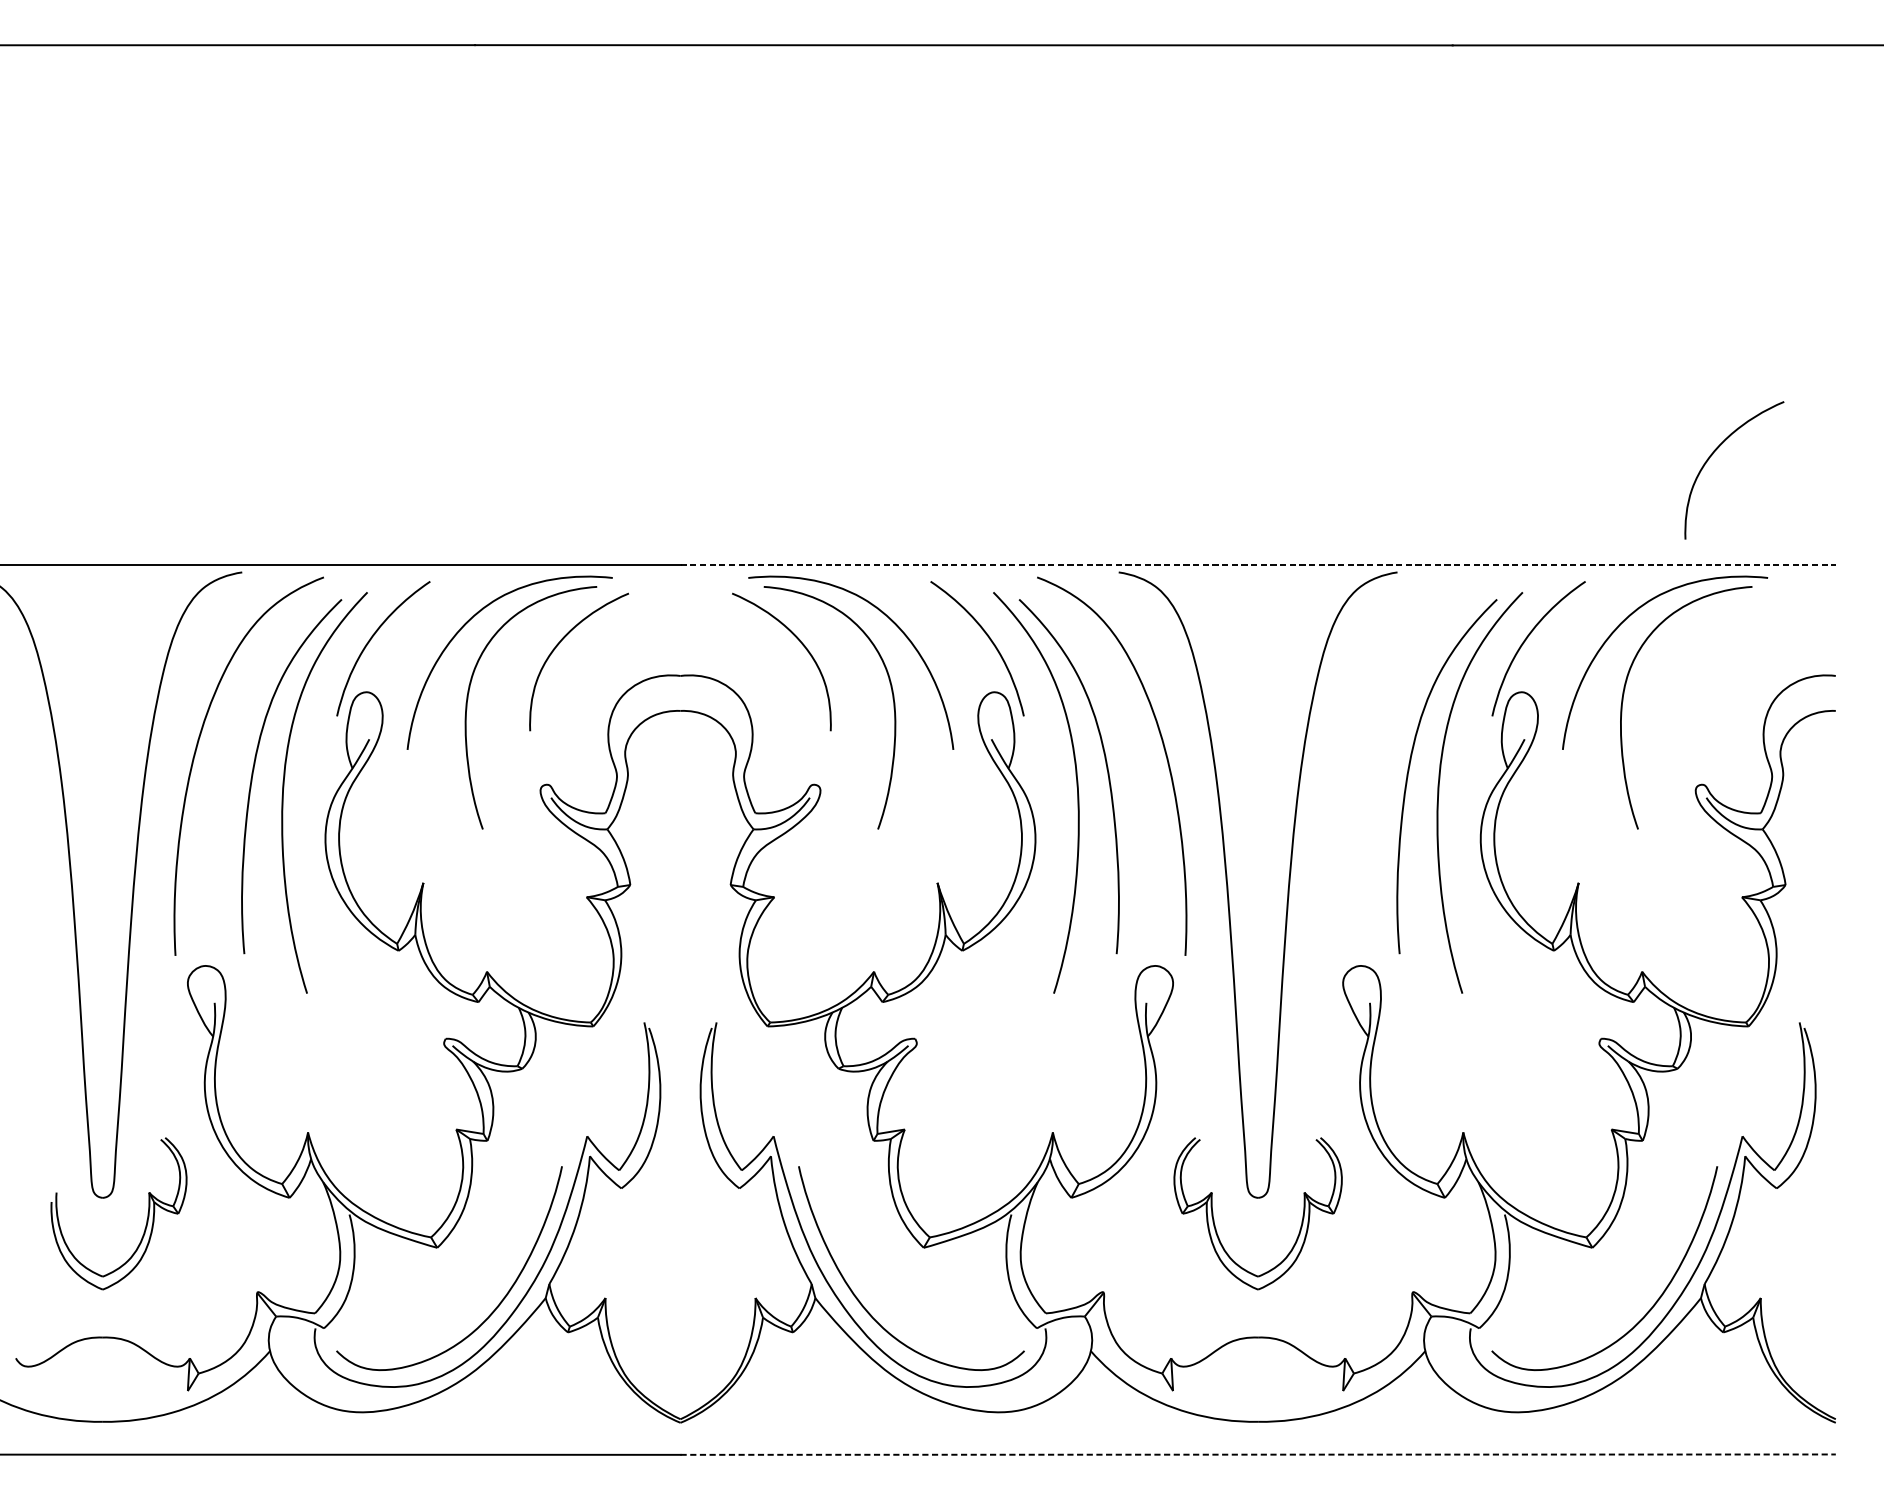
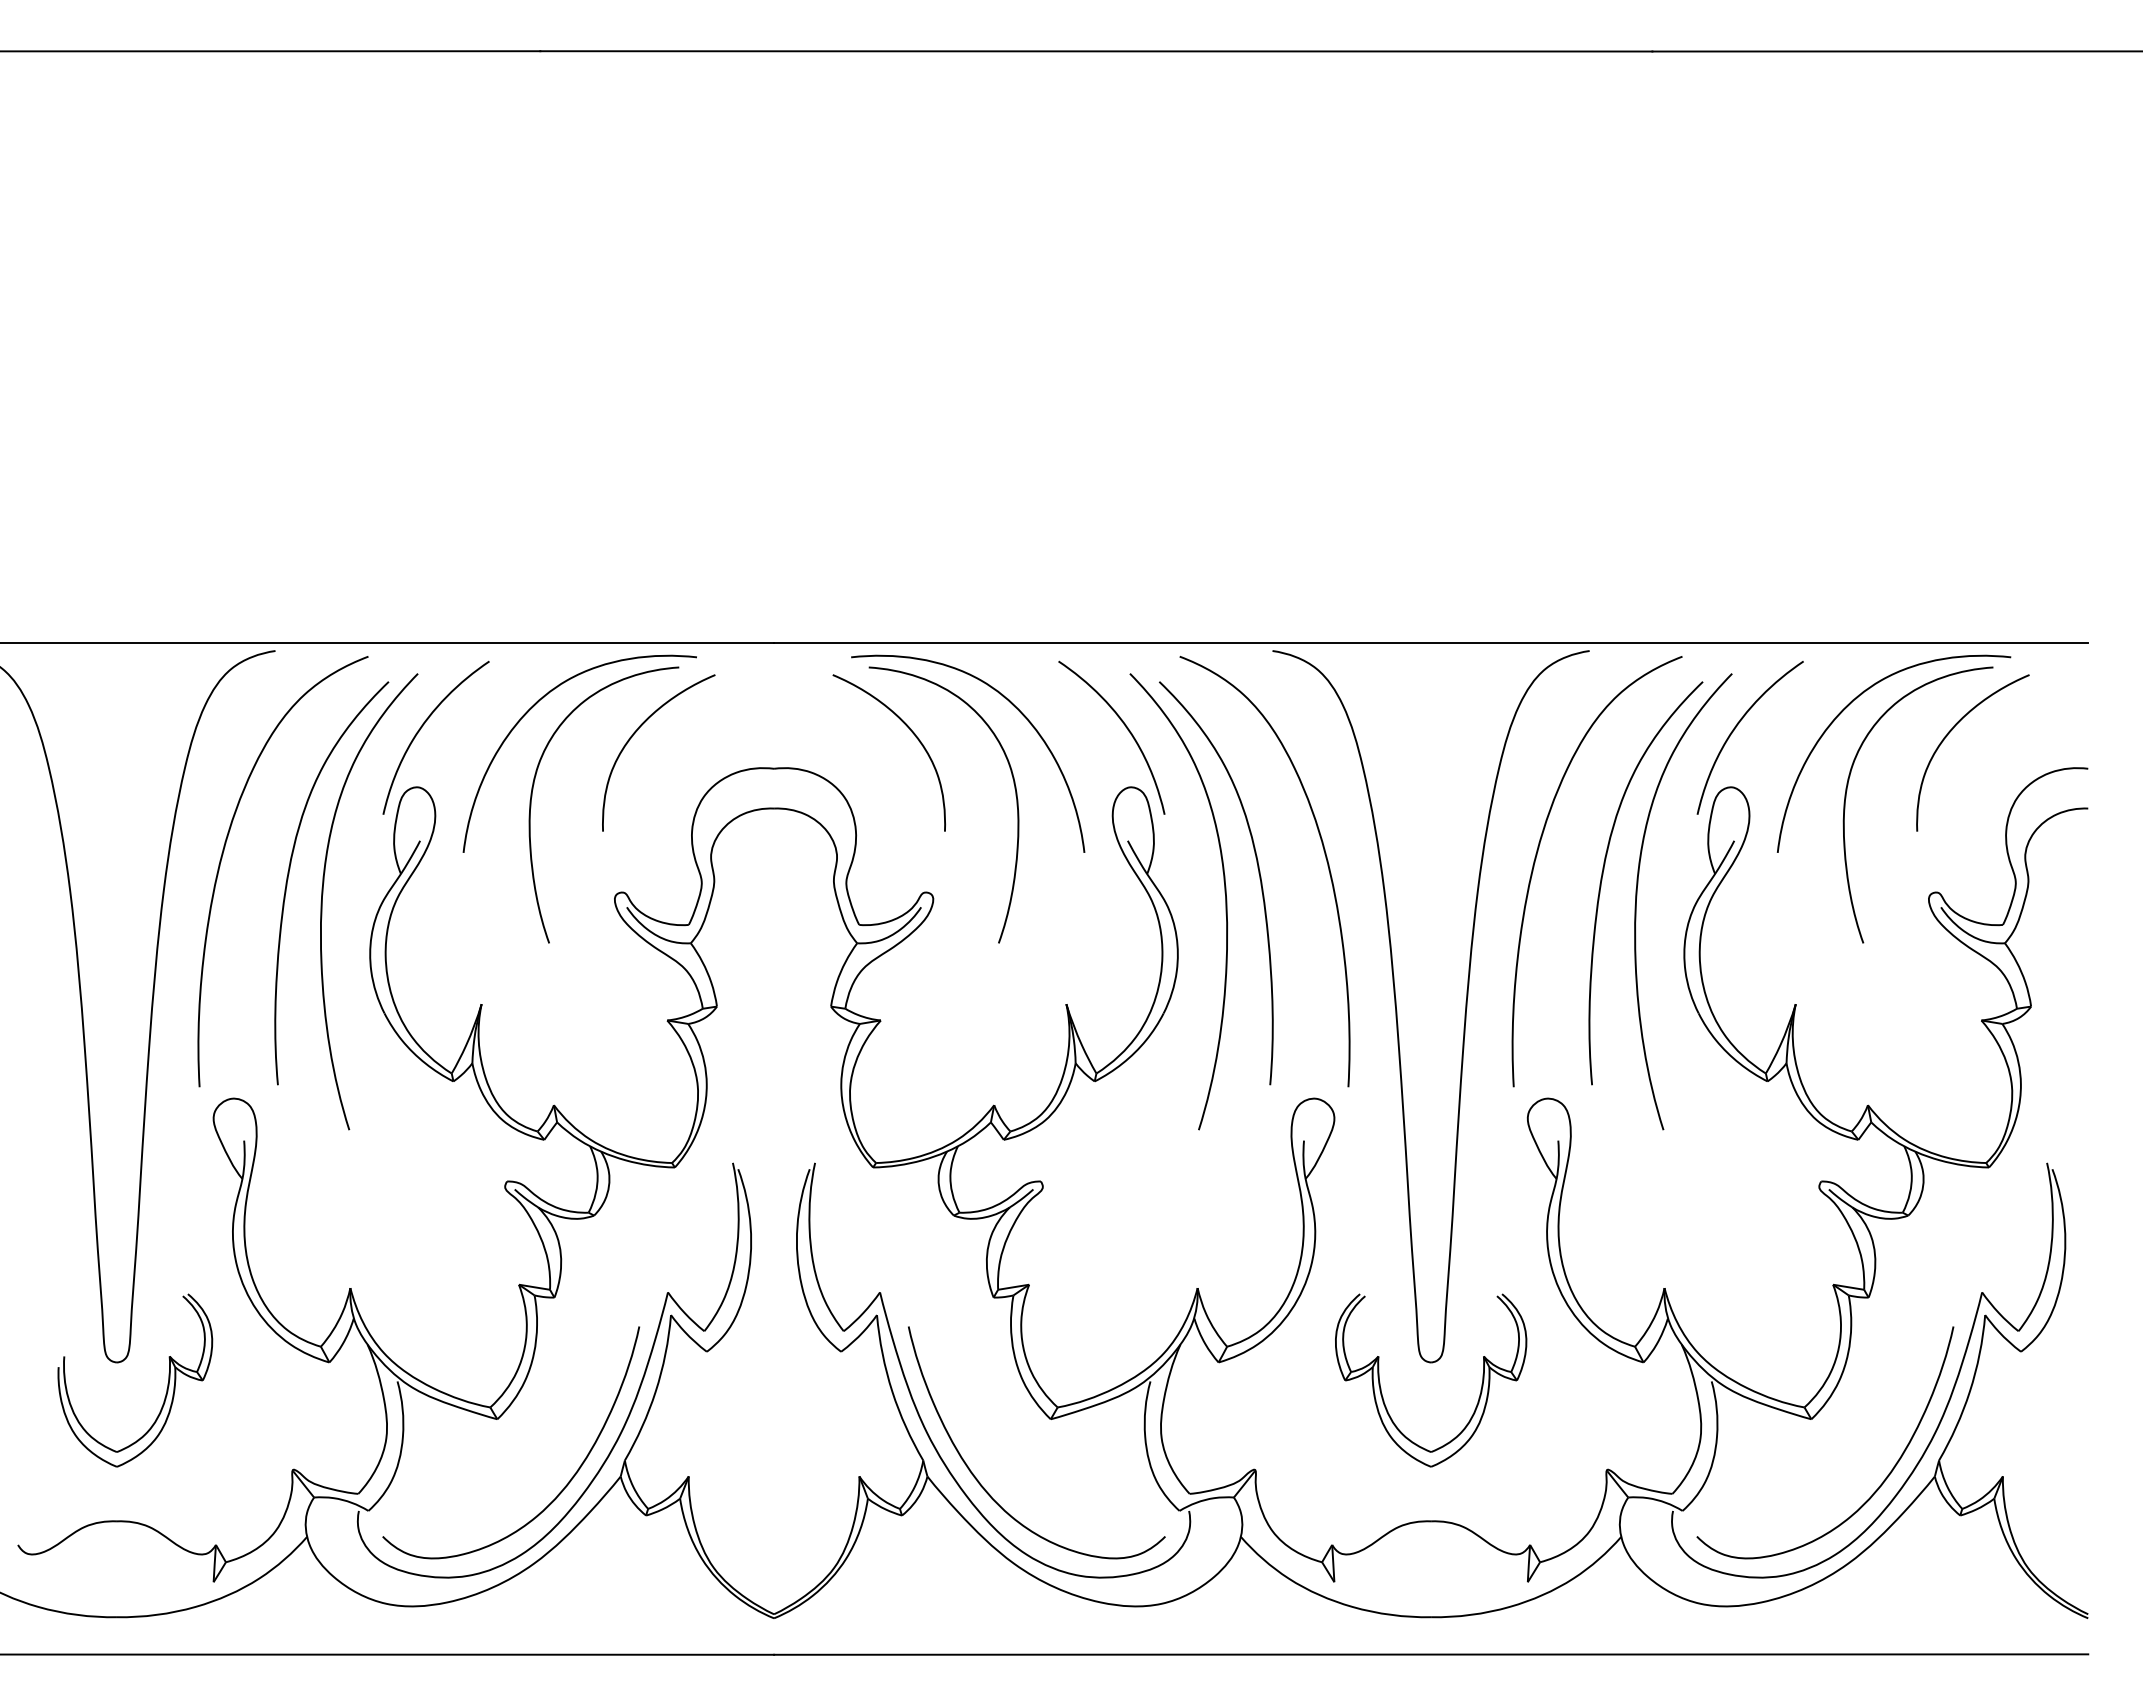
curve: (1712, 455) -> (1947, 736), moved
line: (1258, 564) -> (1431, 642), dashed -> solid
curve: (1351, 752) -> (1537, 855), added
line: (1258, 1454) -> (1431, 1654), dashed -> solid

